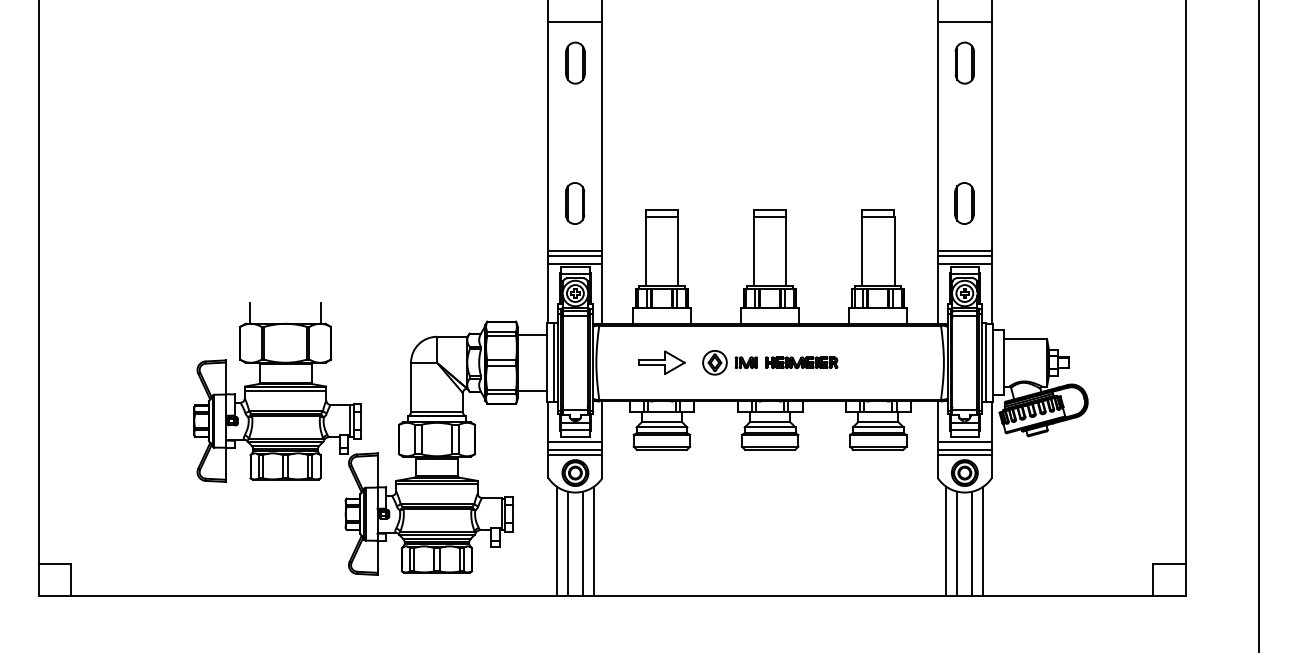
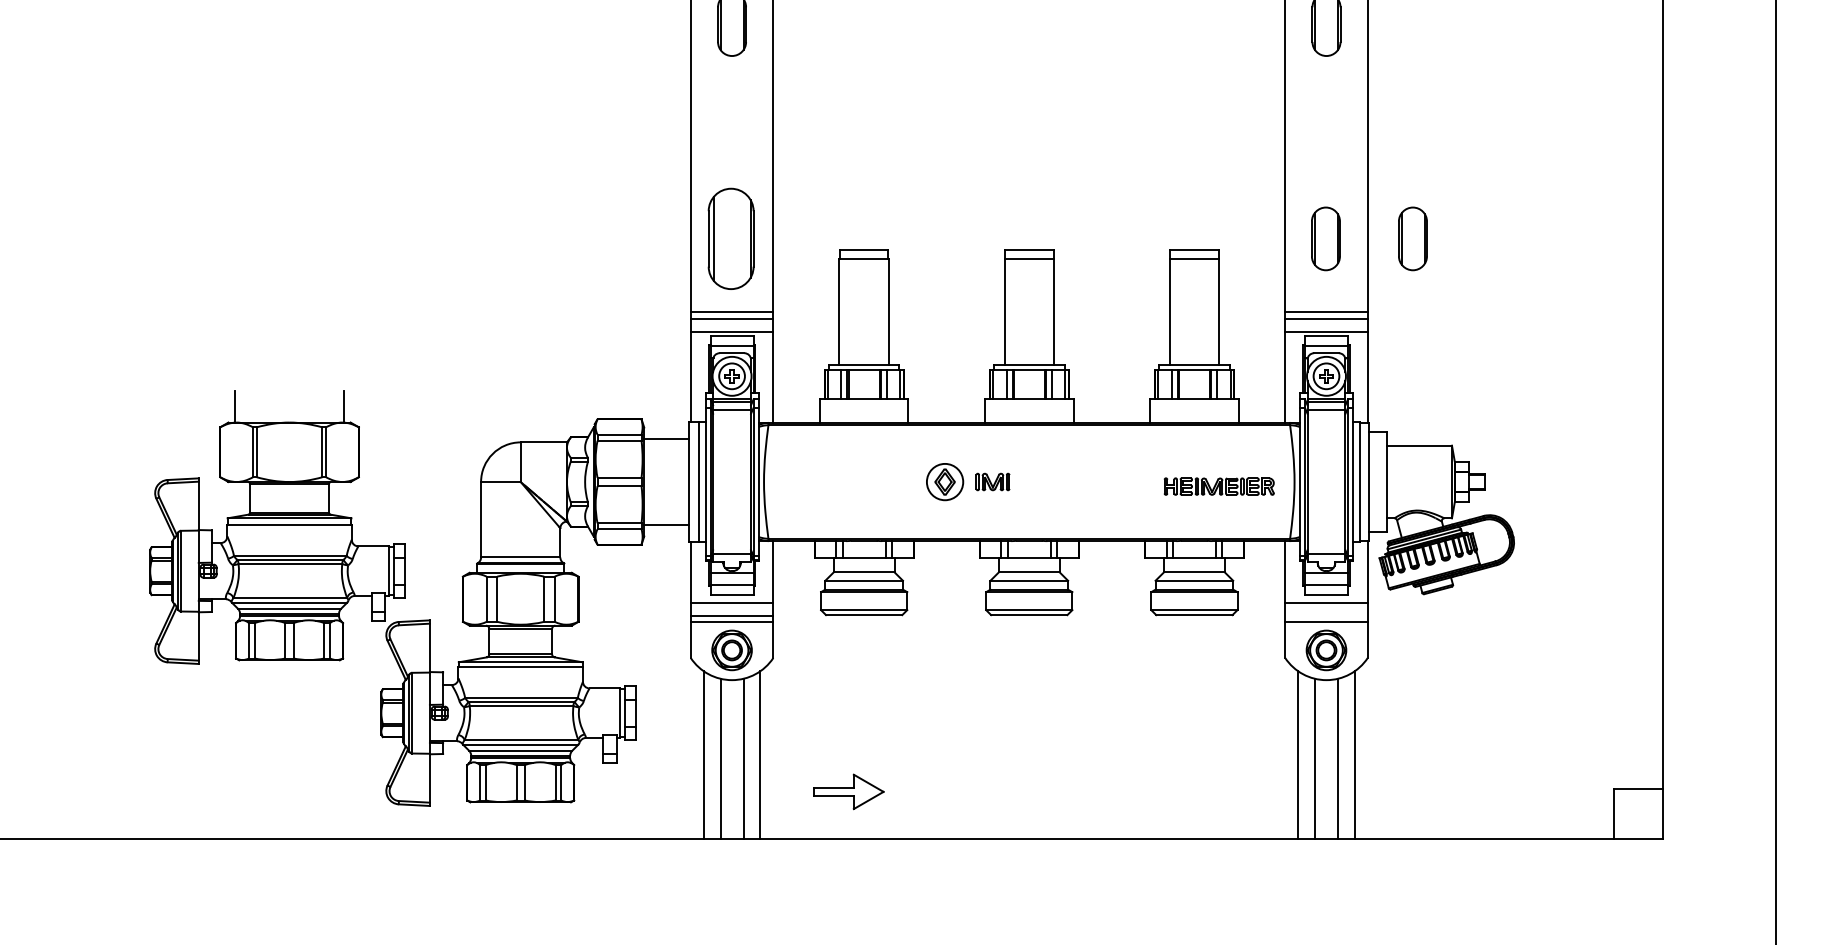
part: (575, 203) -> (732, 238), size x1.6
part: (1021, 203) -> (1412, 238), added
part: (661, 362) -> (848, 791), moved
part: (801, 362) -> (1219, 486), moved
line: (964, 450) -> (1325, 615), removed

